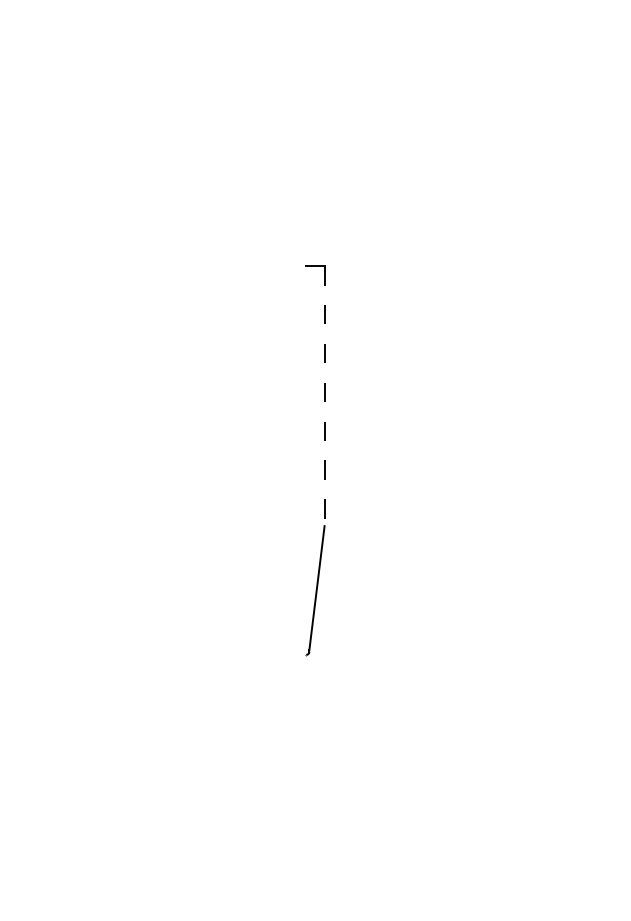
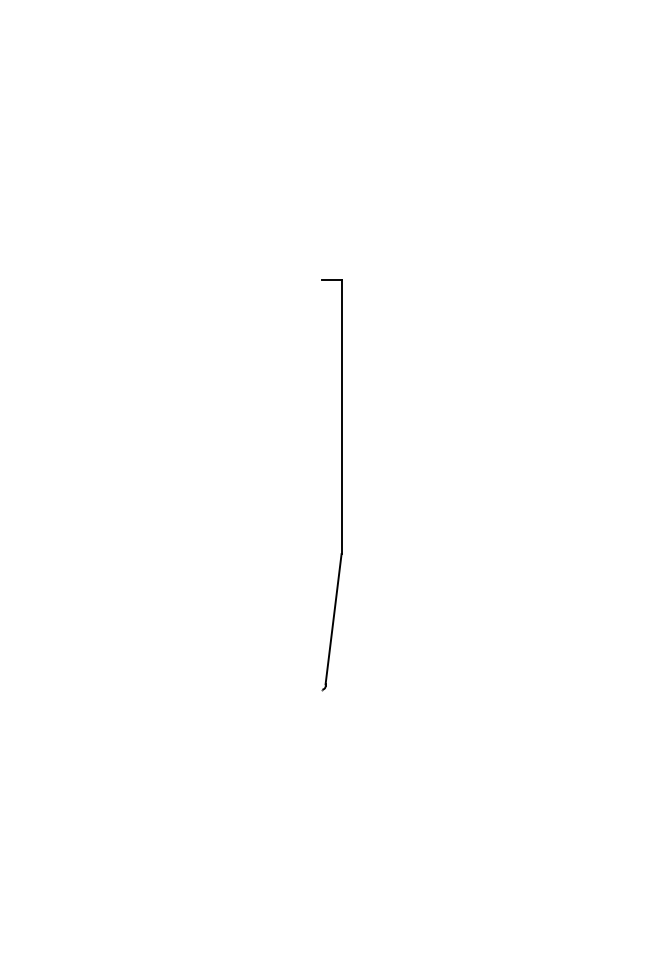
line: (324, 396) -> (341, 417), dashed -> solid

